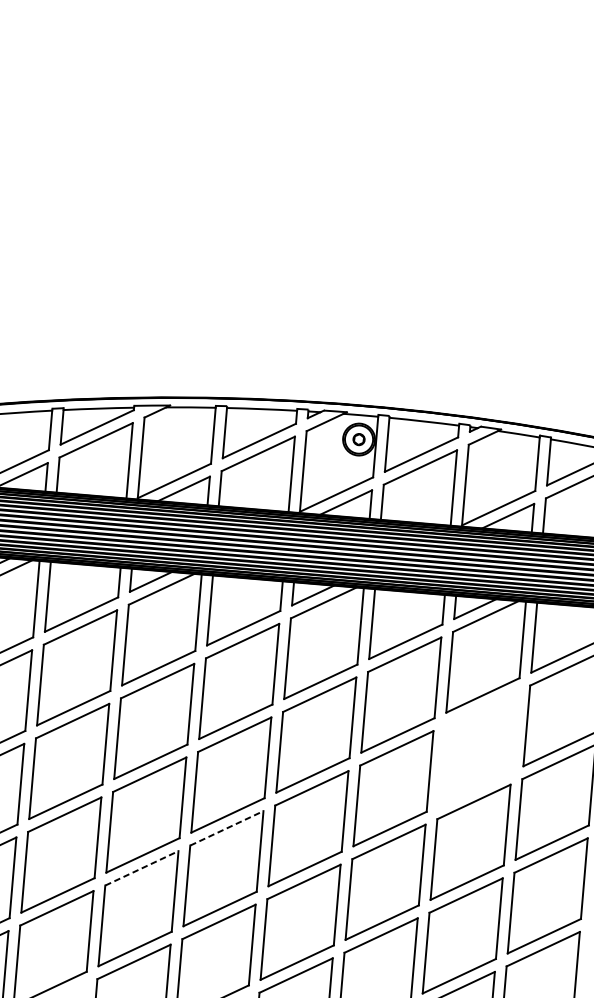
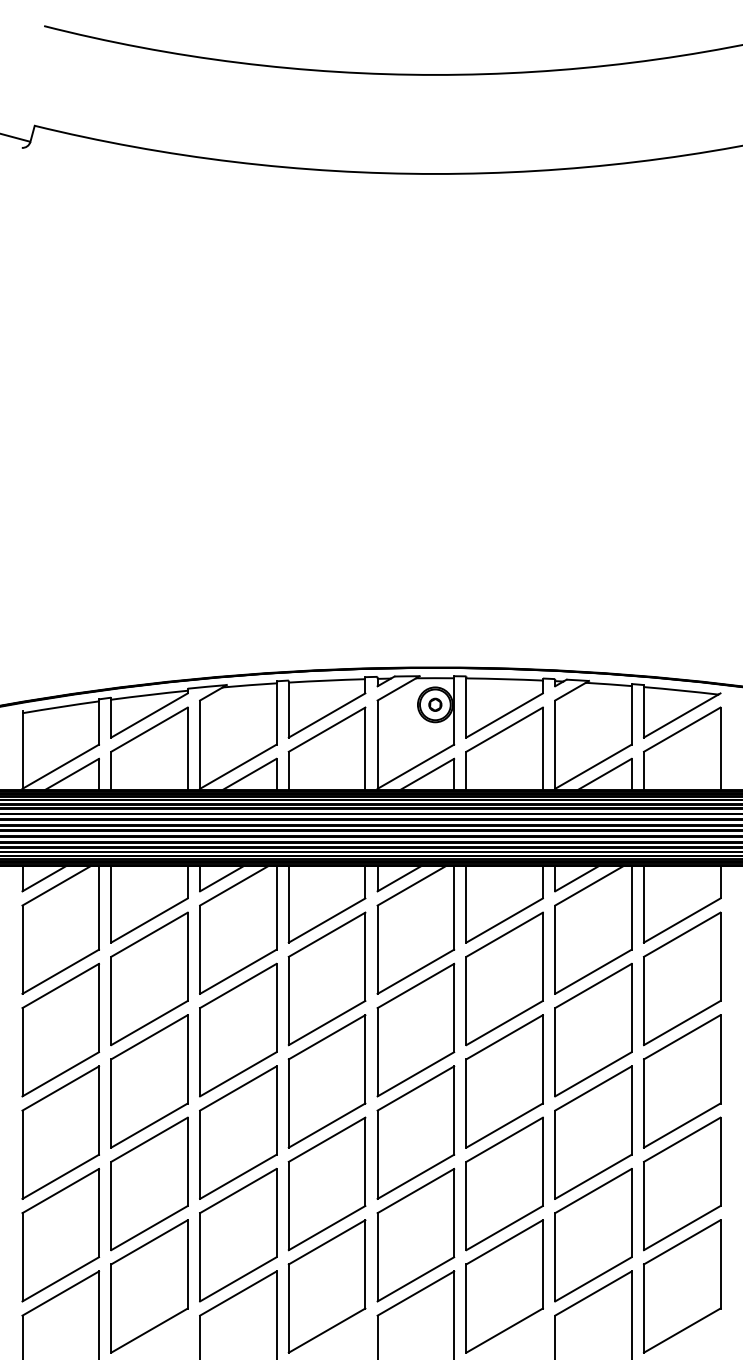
part: (478, 749) -> (593, 1030), added
line: (227, 828) -> (327, 1139), dashed -> solid
line: (142, 867) -> (238, 1190), dashed -> solid

